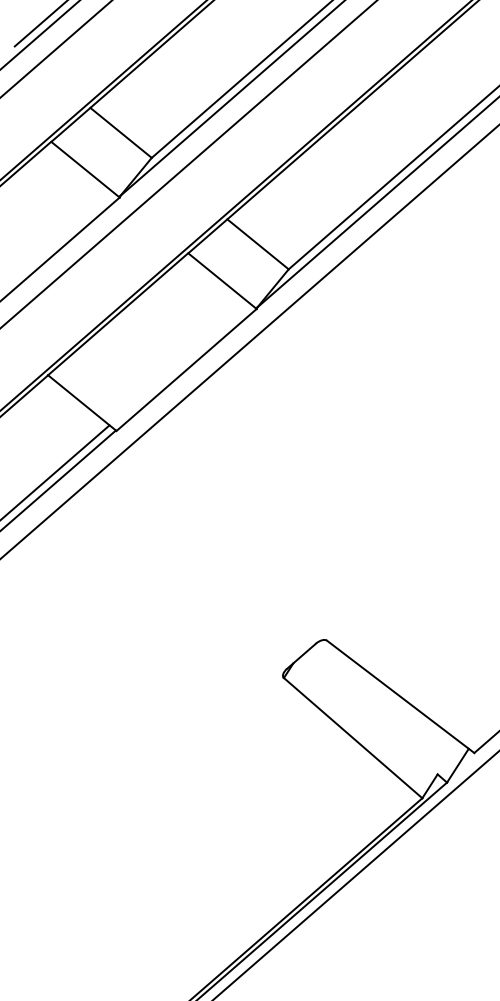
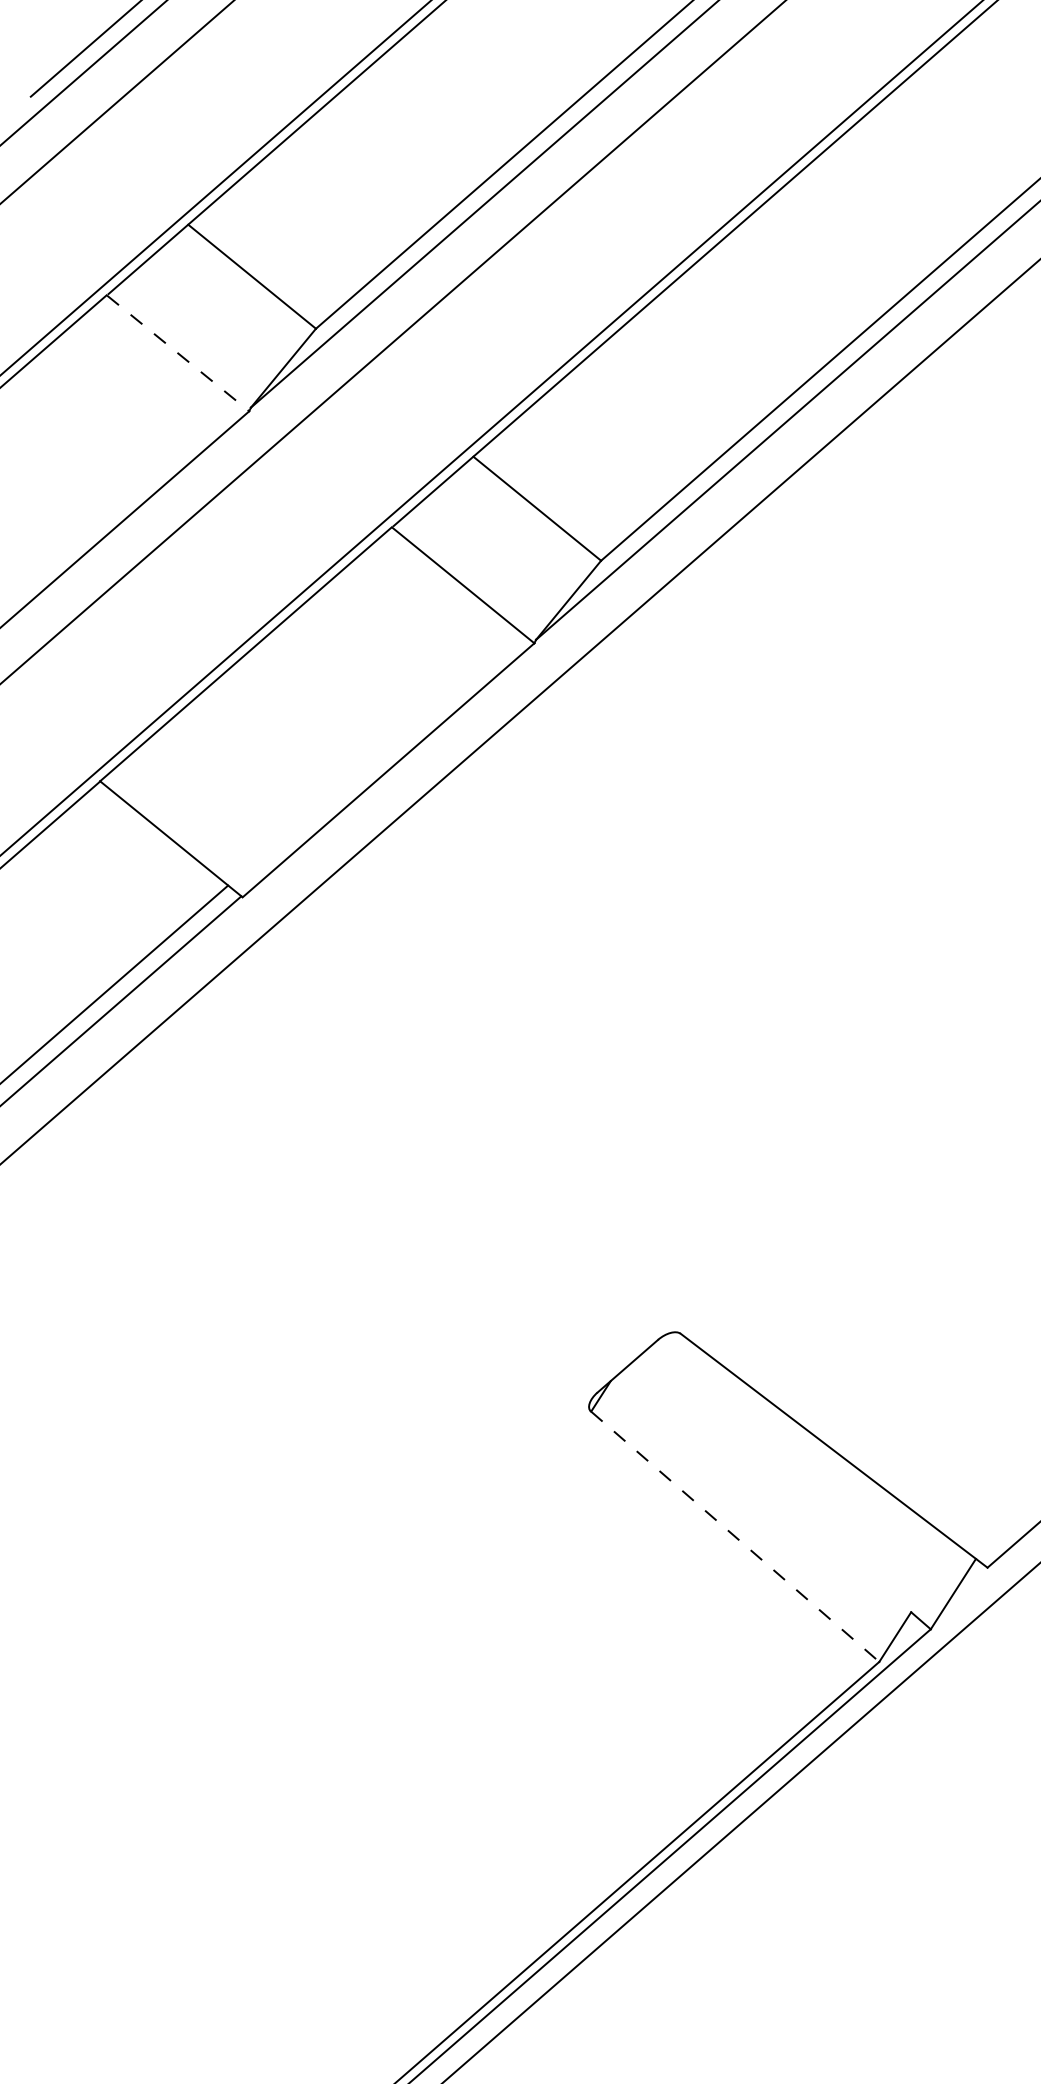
line: (85, 169) -> (178, 352), solid -> dashed
line: (353, 738) -> (735, 1537), solid -> dashed

